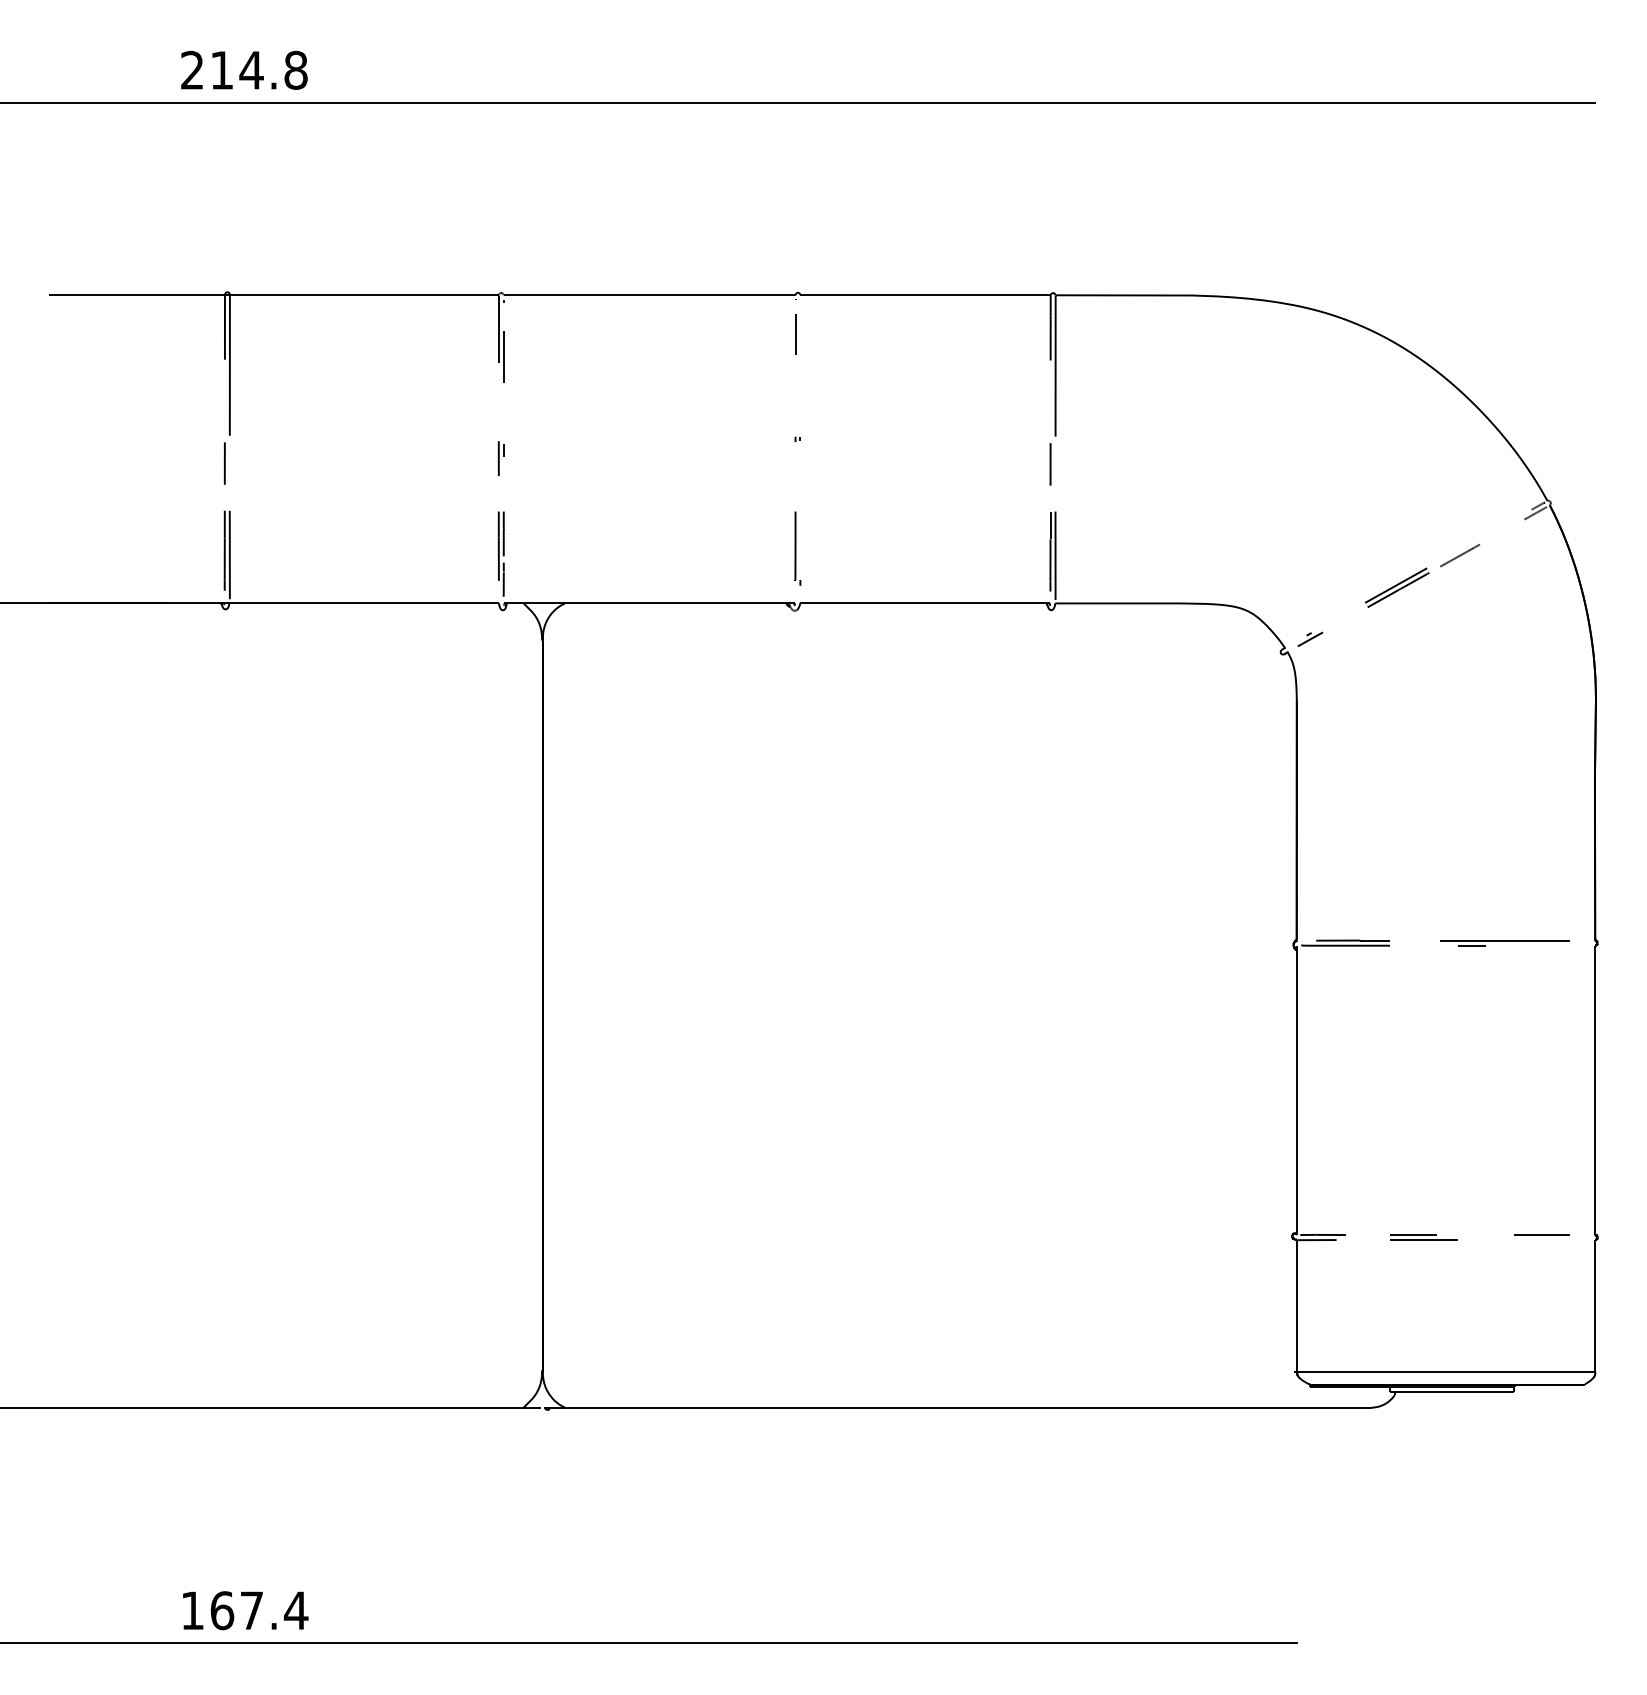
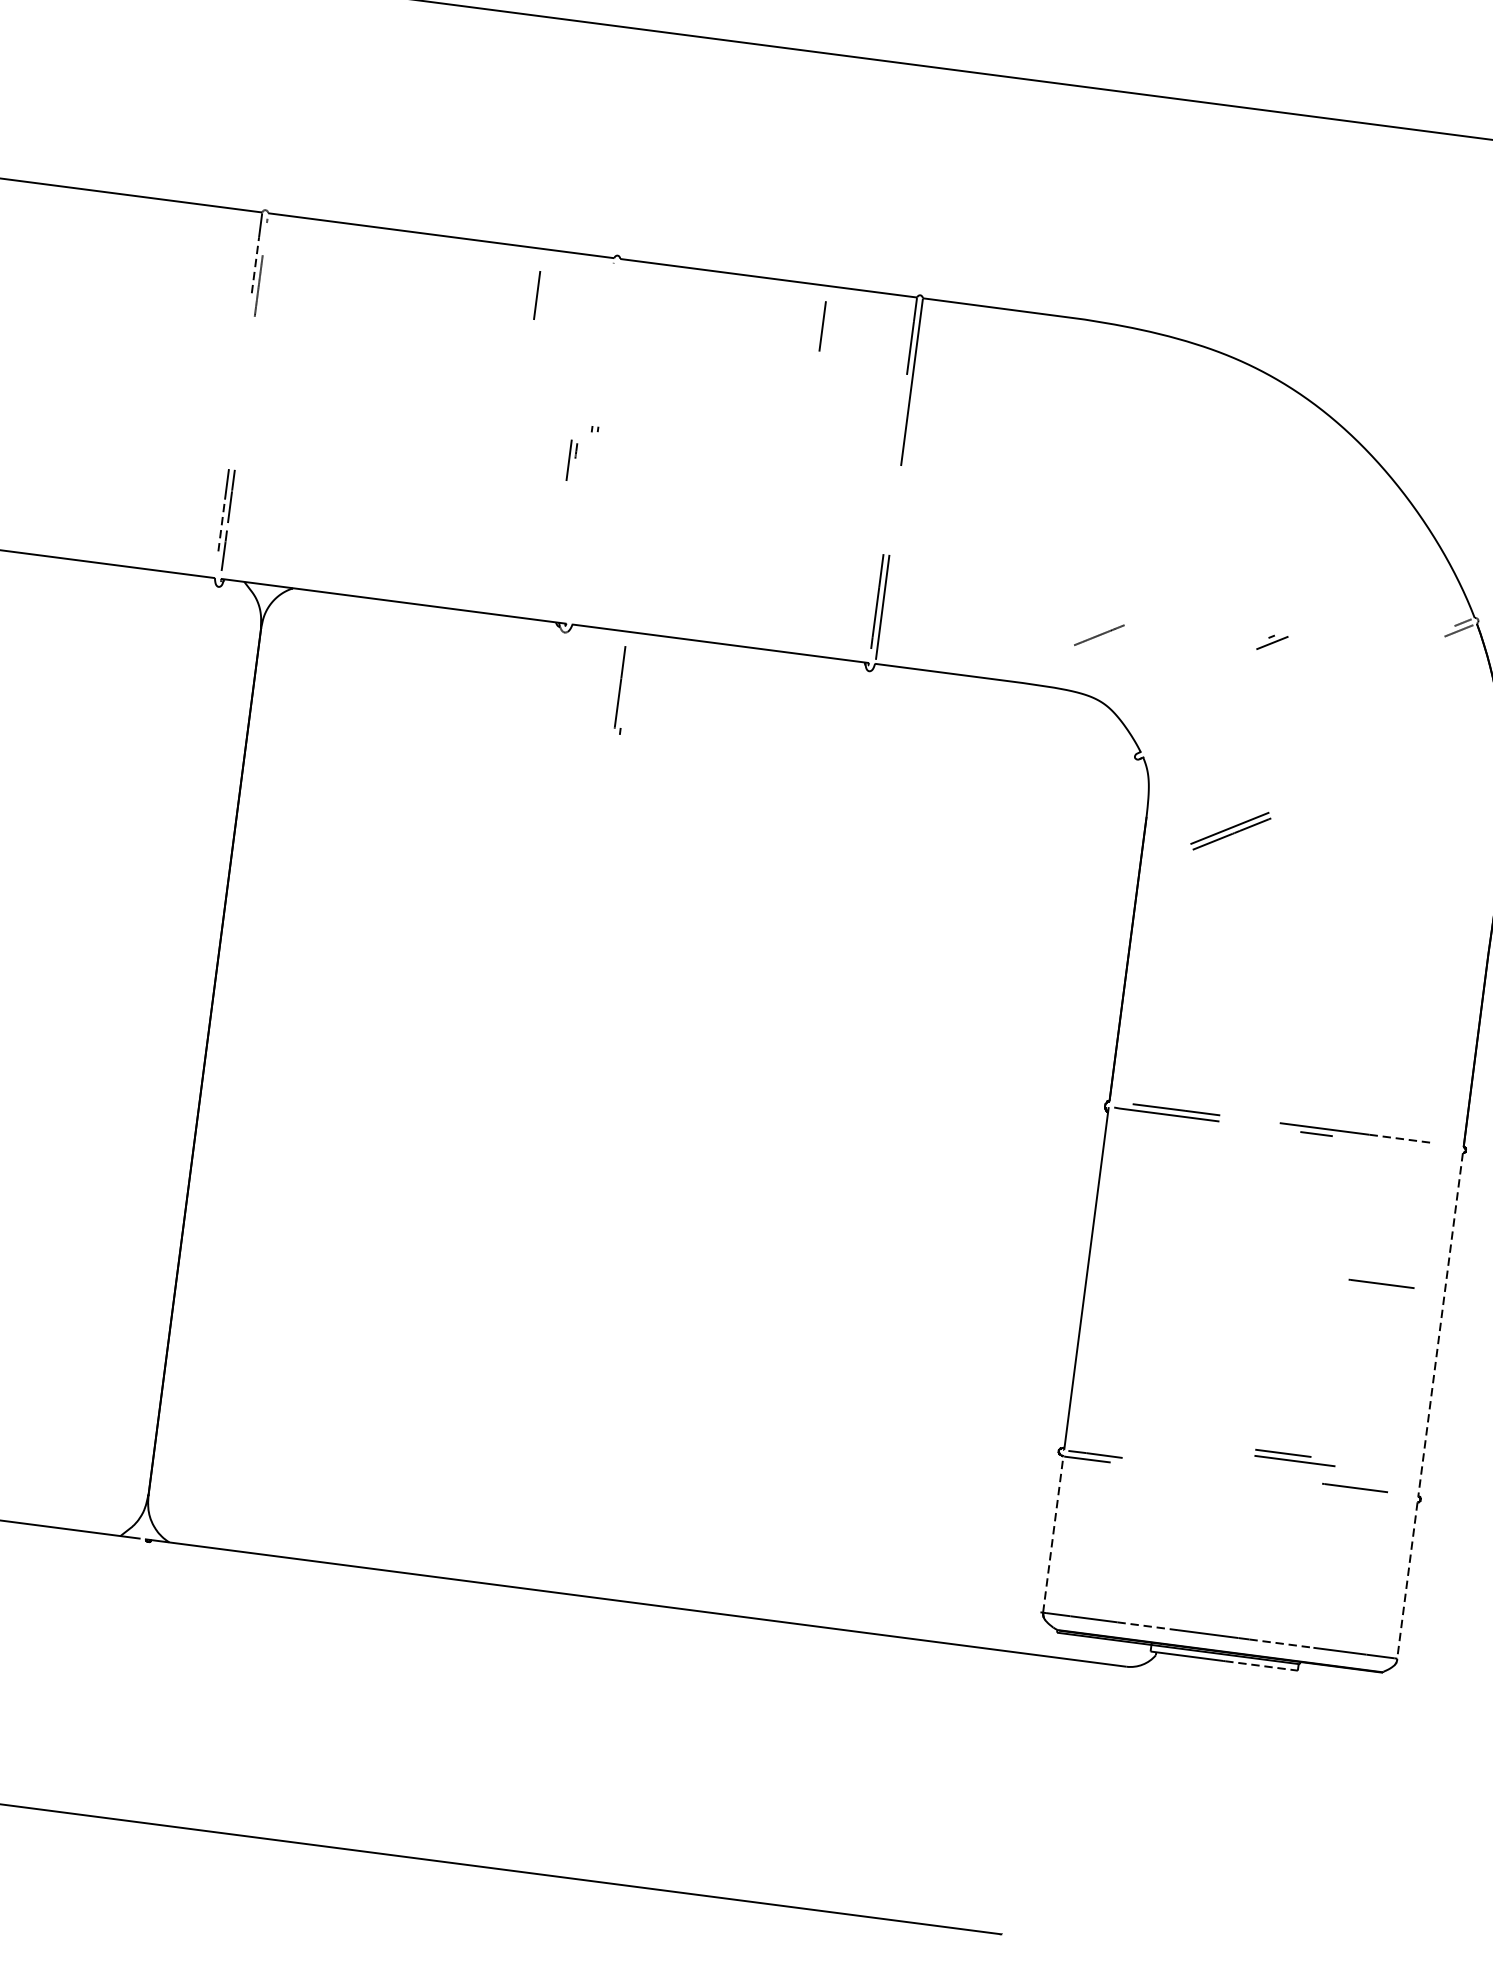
line: (795, 334) -> (537, 295), moved
line: (498, 339) -> (255, 264), solid -> dashed
part: (500, 458) -> (571, 460), moved
line: (1050, 464) -> (822, 326), moved
part: (797, 548) -> (622, 690), moved
line: (1460, 555) -> (1099, 635), moved
line: (498, 559) -> (221, 525), solid -> dashed
part: (1396, 587) -> (1230, 830), moved
part: (1310, 638) -> (1272, 641), moved
line: (1542, 940) -> (1401, 1138), solid -> dashed
line: (1541, 1062) -> (1381, 1283), added
line: (1595, 1090) -> (1440, 1324), solid -> dashed
part: (1423, 1237) -> (1294, 1457), moved
line: (1296, 1305) -> (1053, 1533), solid -> dashed
line: (1595, 1305) -> (1407, 1580), solid -> dashed
line: (1384, 1371) -> (1147, 1625), solid -> dashed
line: (1497, 1371) -> (1281, 1643), solid -> dashed
line: (1483, 1392) -> (1261, 1666), solid -> dashed

